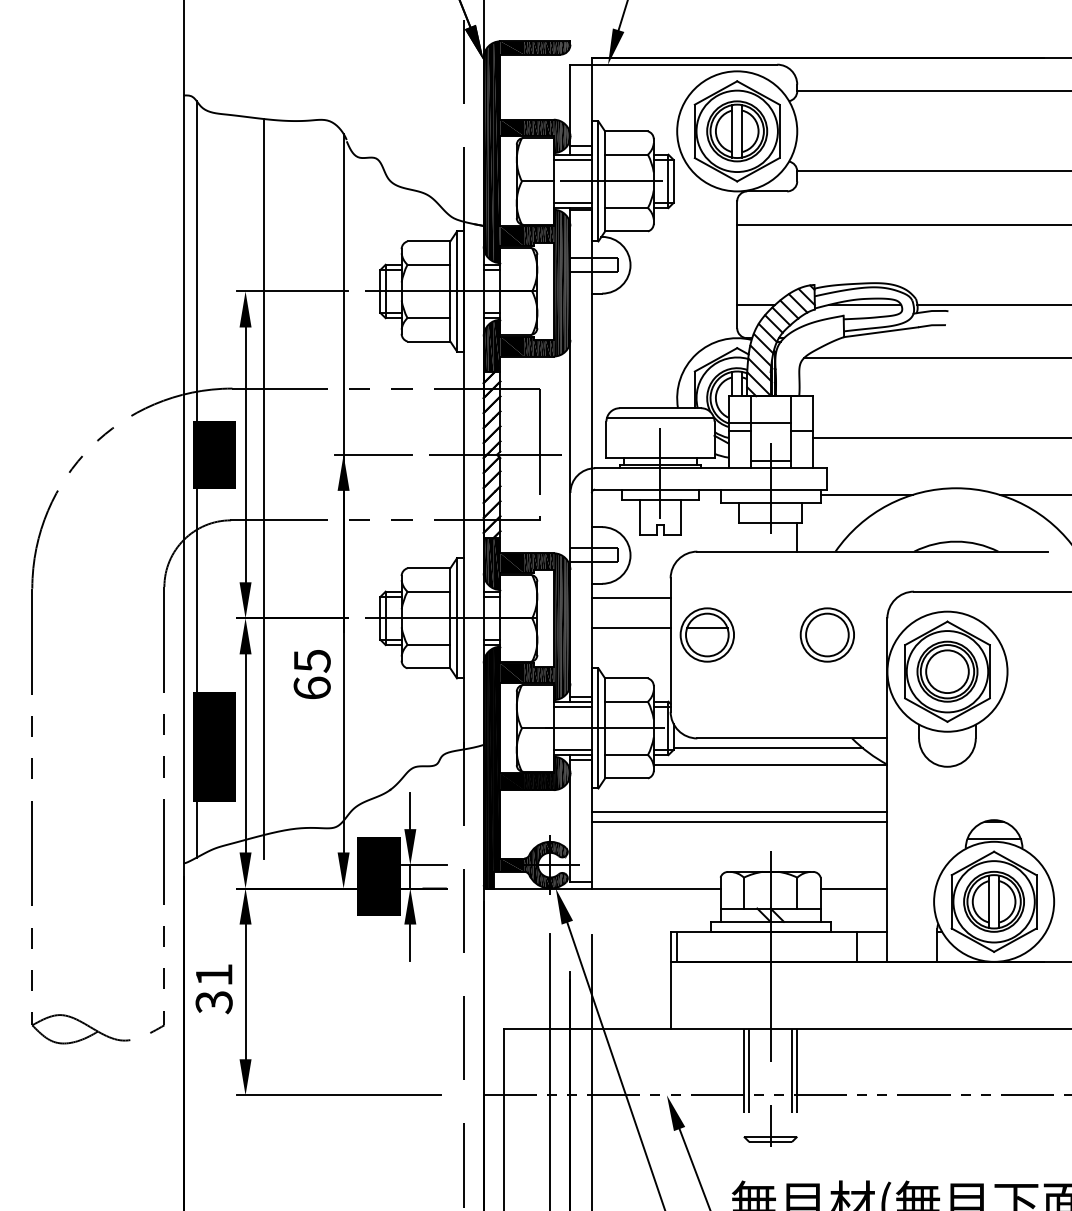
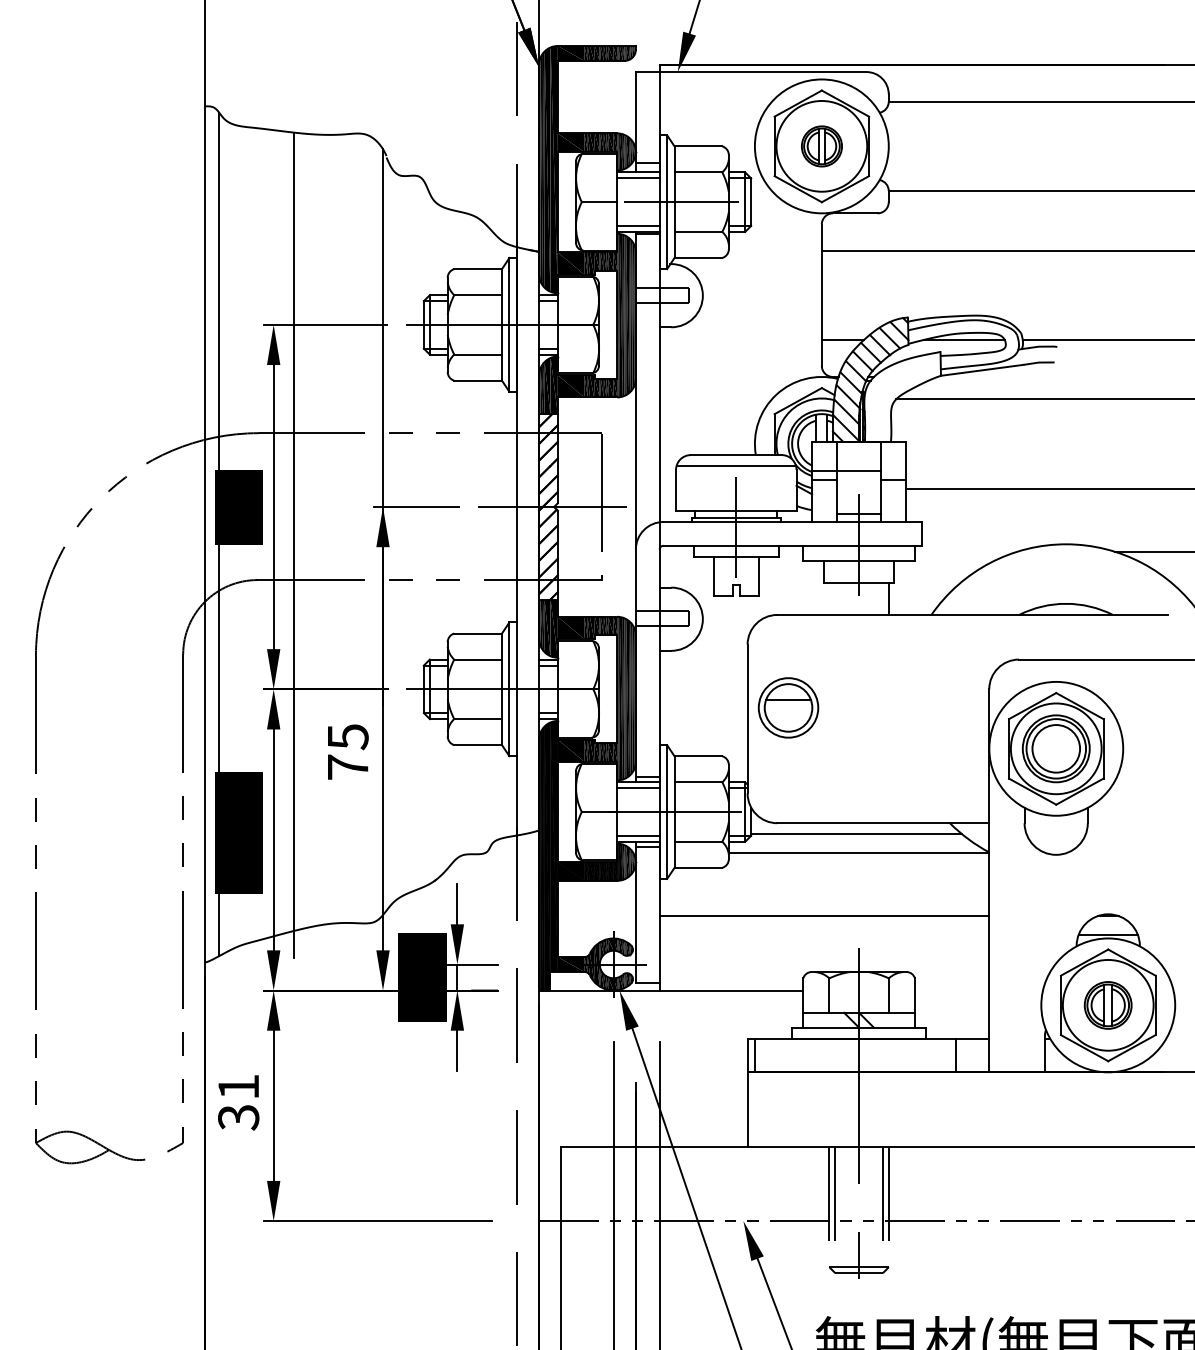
part: (737, 131) -> (822, 146), size x0.6
line: (866, 494) -> (965, 551), removed
line: (630, 598) -> (702, 667), removed
line: (630, 628) -> (702, 700), removed
part: (826, 634) -> (921, 707), removed
text: (311, 687) -> (347, 766), 65 -> 75
line: (739, 811) -> (824, 904), removed
line: (853, 888) -> (951, 990), removed
part: (993, 901) -> (1107, 1005), size x0.7

